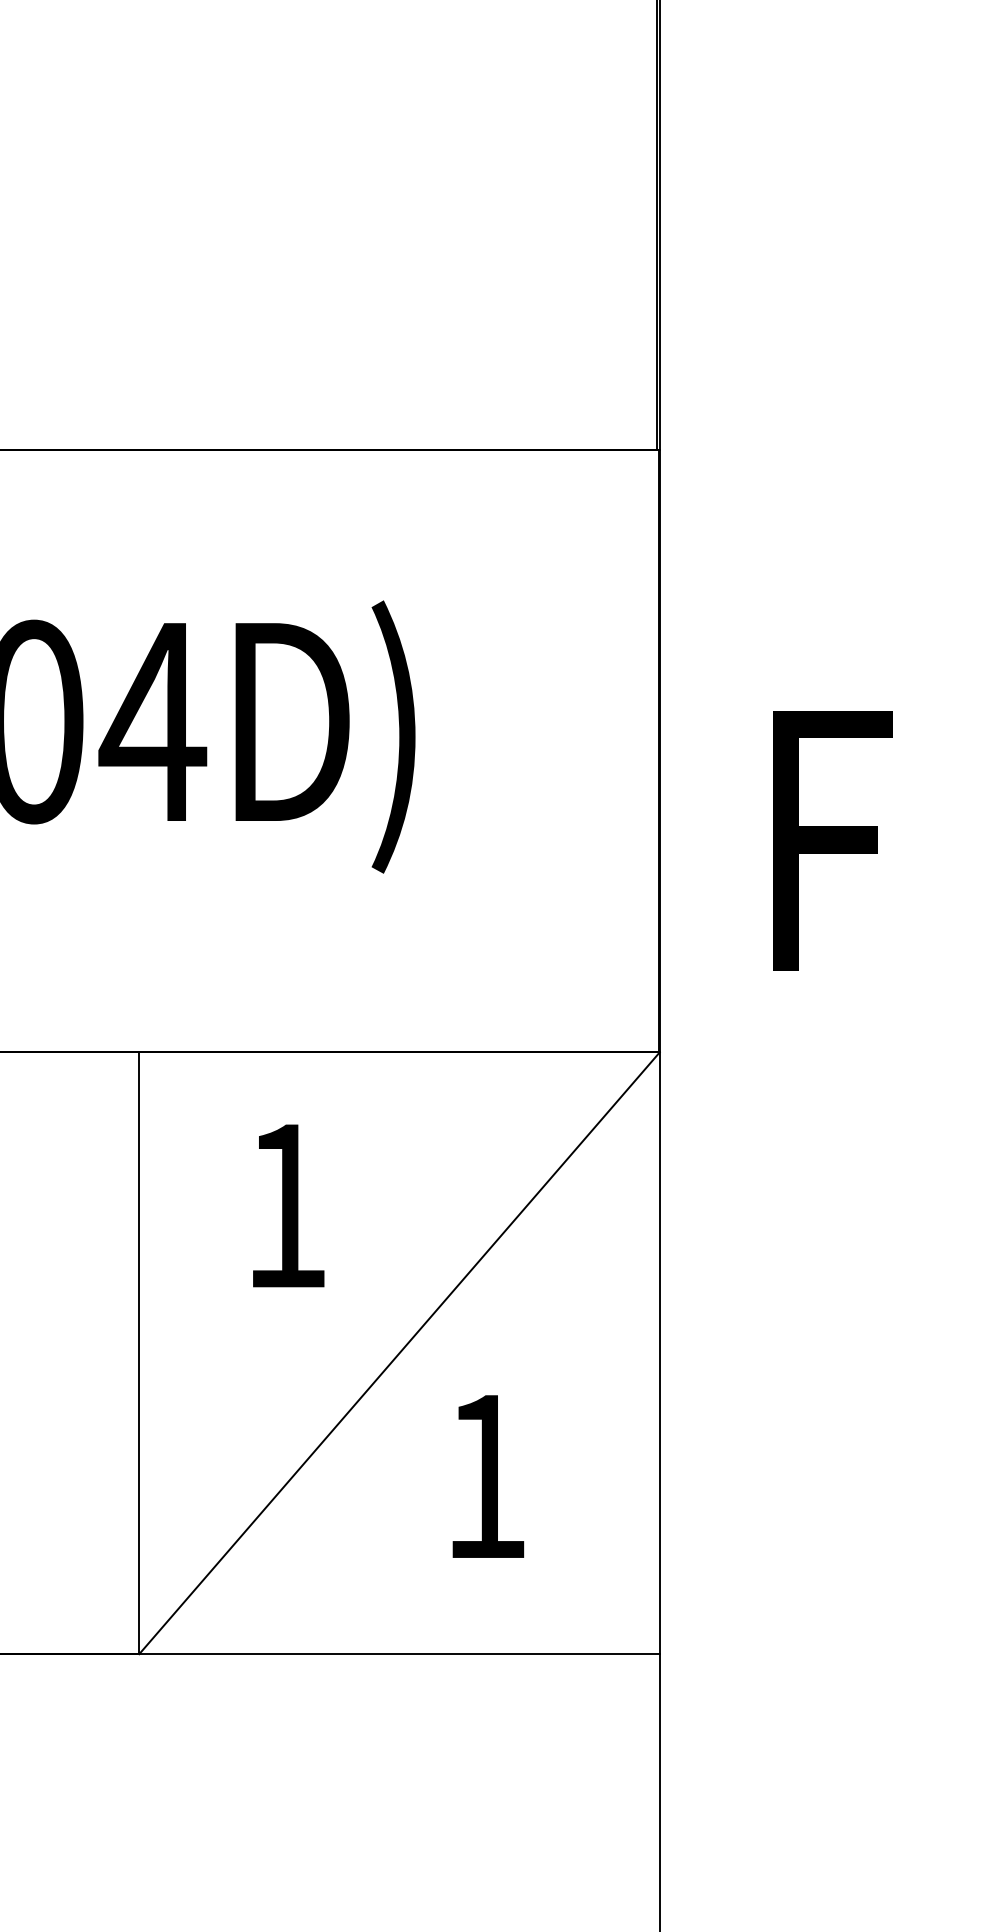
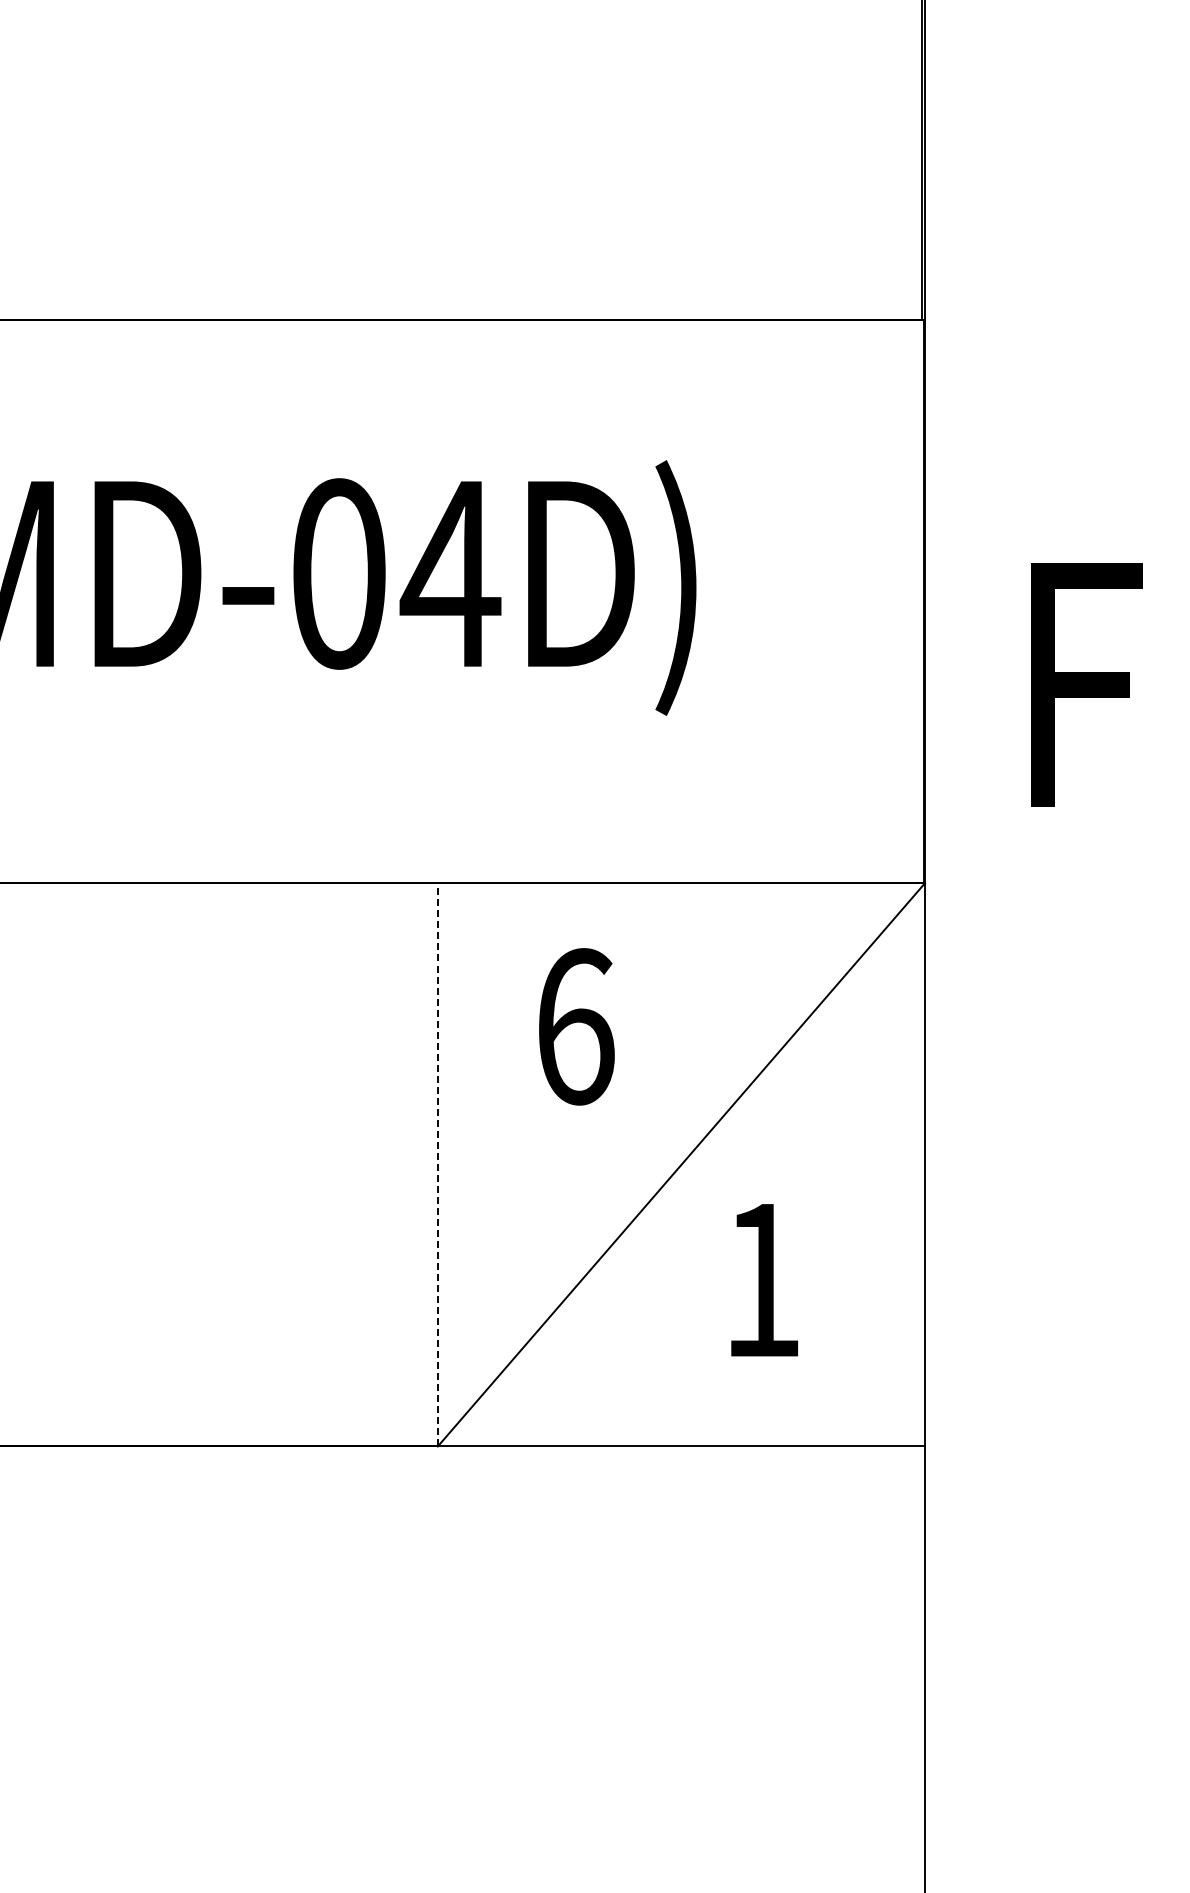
text: (287, 1205) -> (576, 1026), 1 -> 6
line: (138, 1352) -> (437, 1164), solid -> dashed

